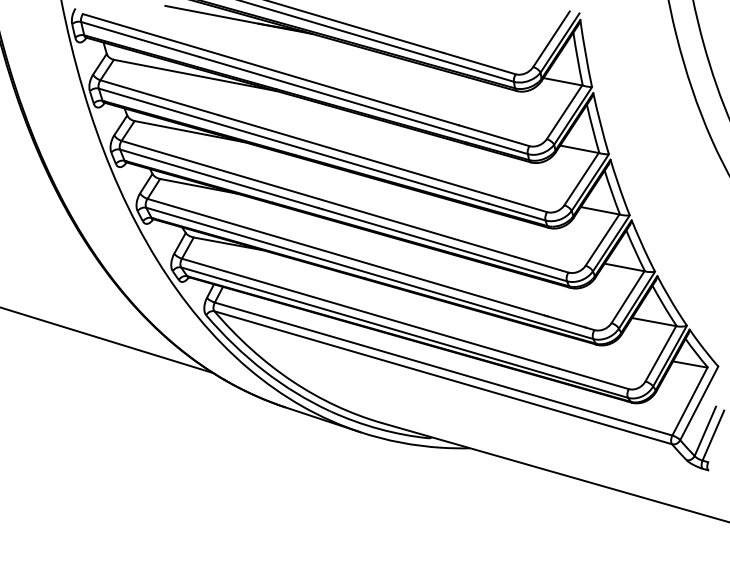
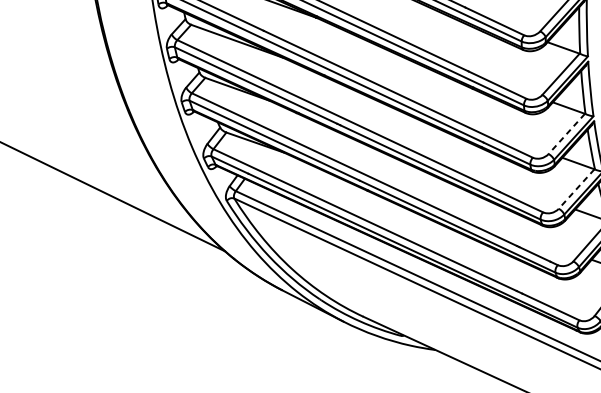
line: (581, 179) -> (566, 134), solid -> dashed
line: (602, 240) -> (576, 189), solid -> dashed

